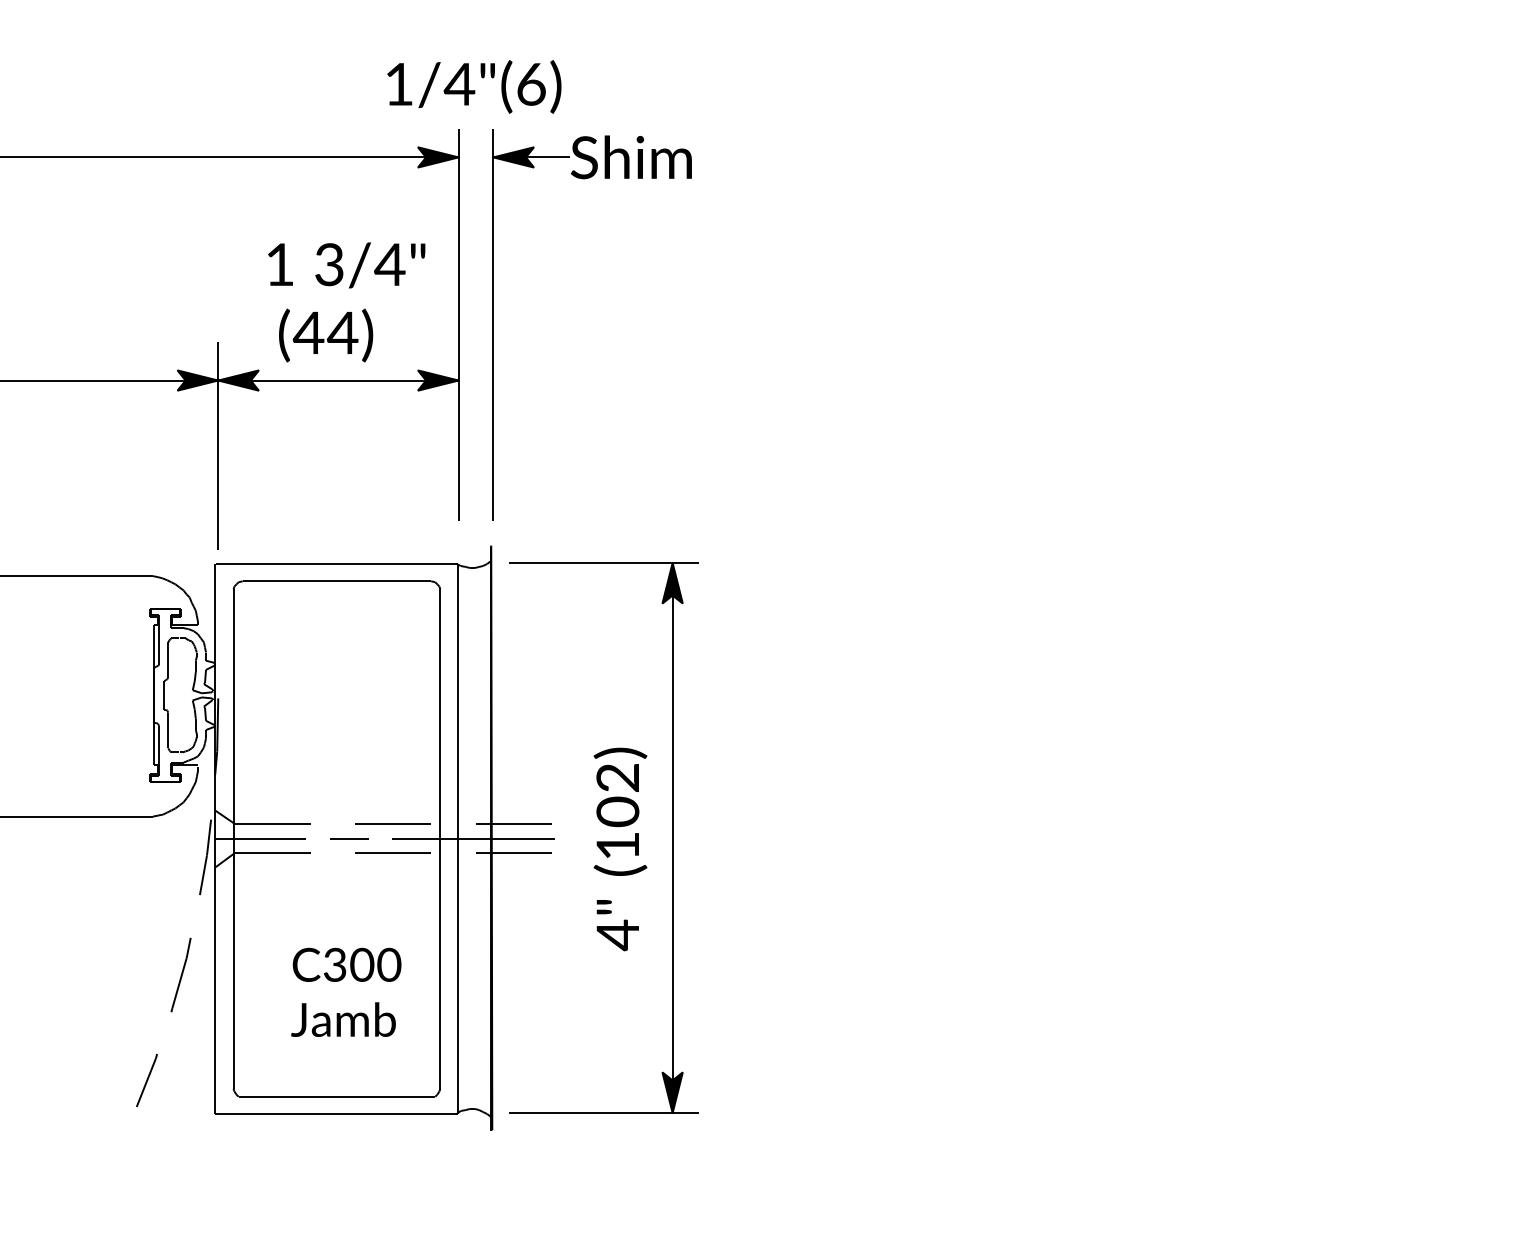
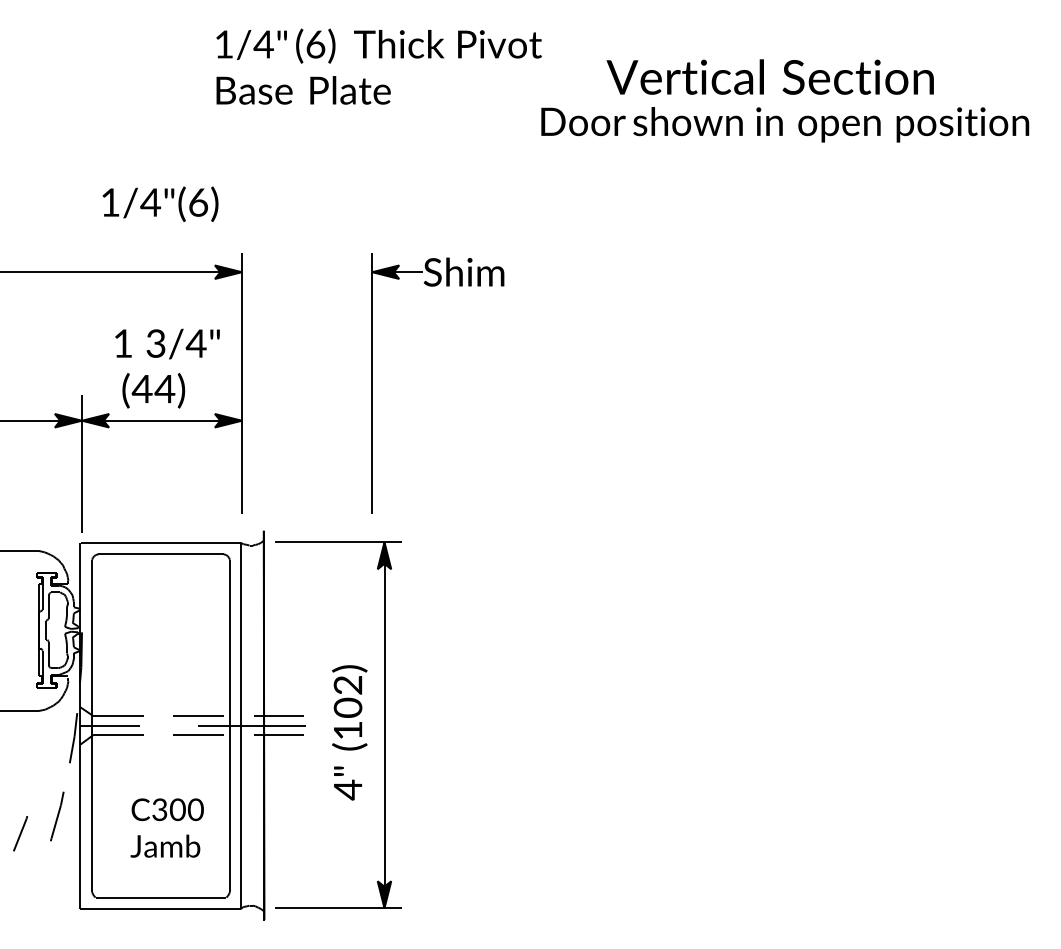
text: (474, 85) -> (160, 203), moved
part: (493, 324) -> (372, 383), moved
line: (349, 838) -> (169, 725), removed
line: (146, 1080) -> (20, 833), moved

